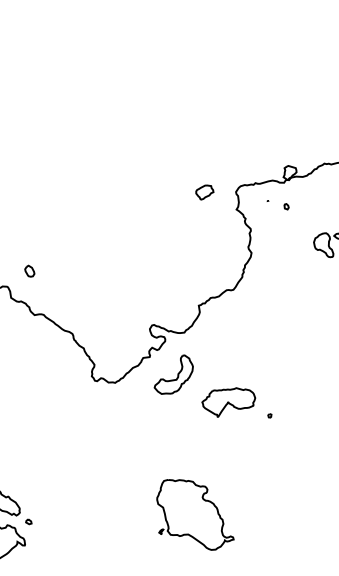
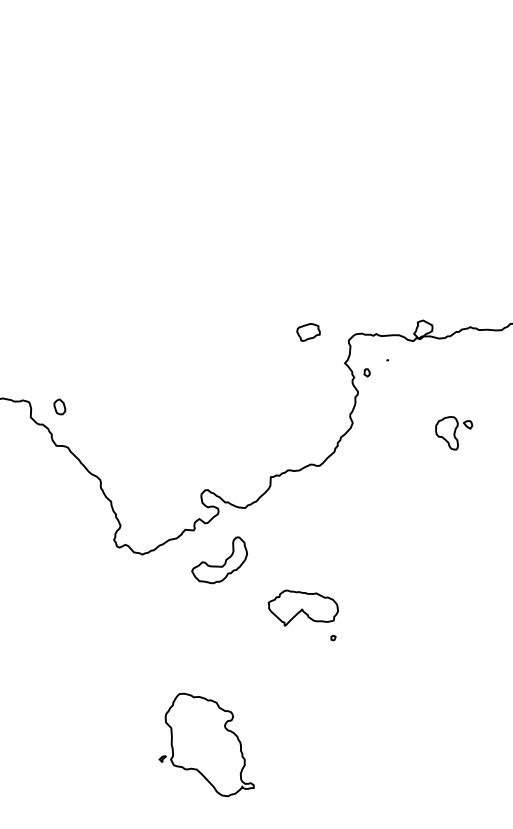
part: (286, 206) -> (366, 372), moved
part: (29, 270) -> (59, 406), moved
part: (228, 400) -> (302, 607), moved

